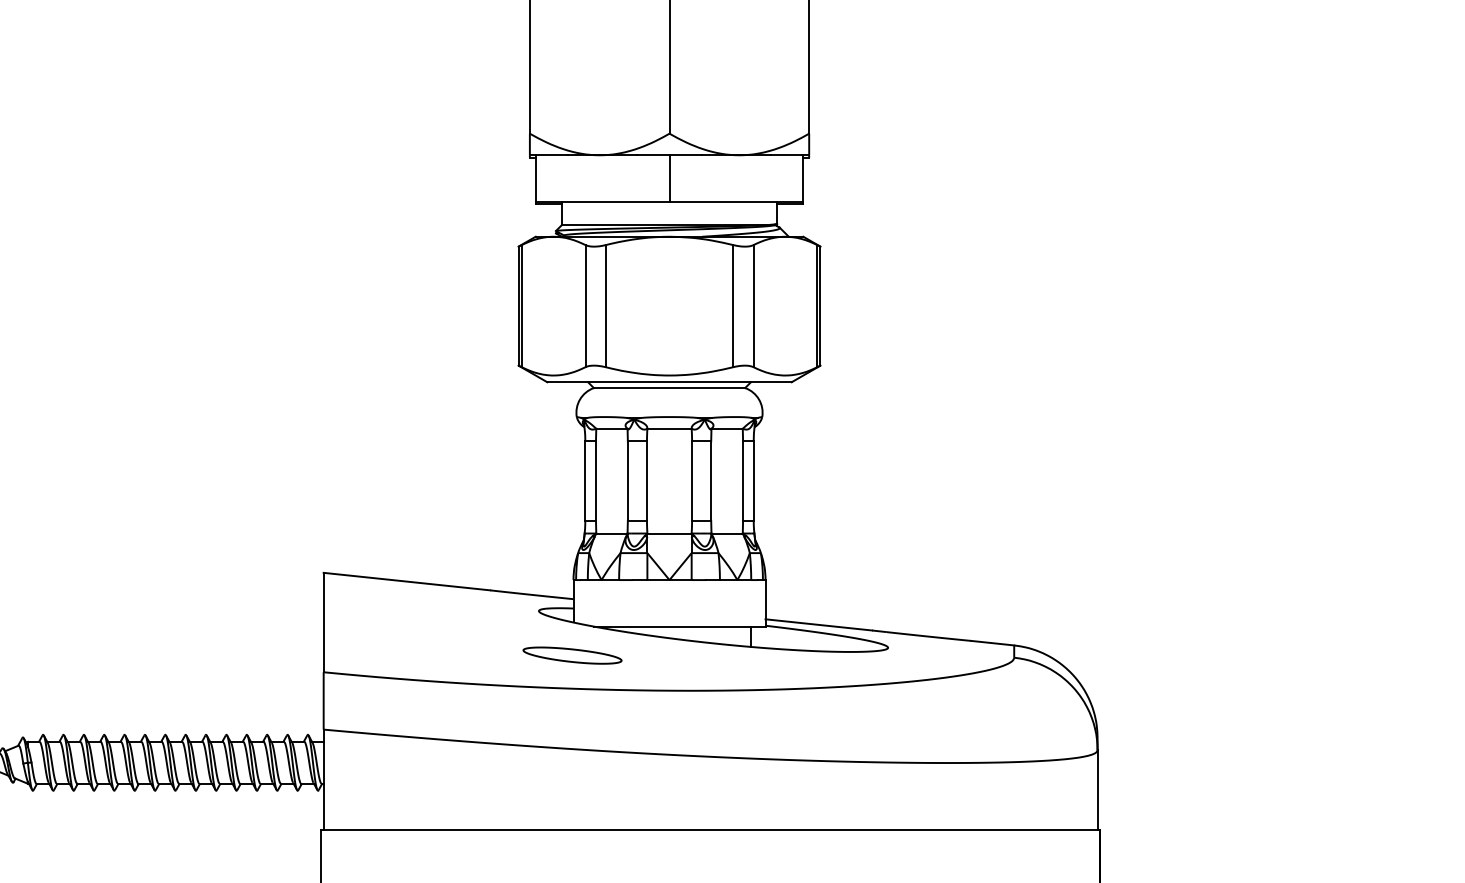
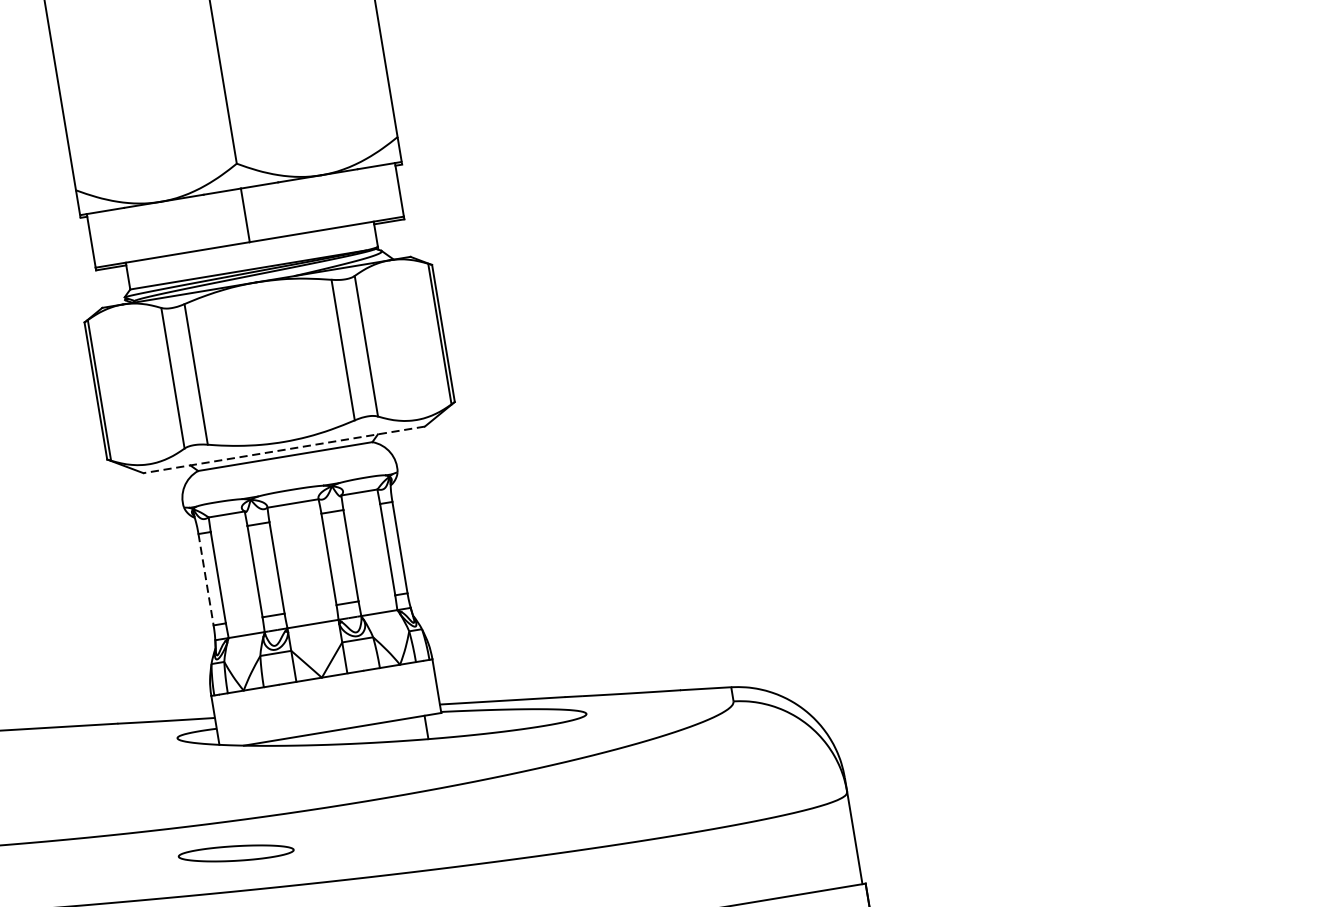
line: (669, 382) -> (284, 450), solid -> dashed
line: (585, 481) -> (206, 580), solid -> dashed
part: (572, 655) -> (236, 853), moved

